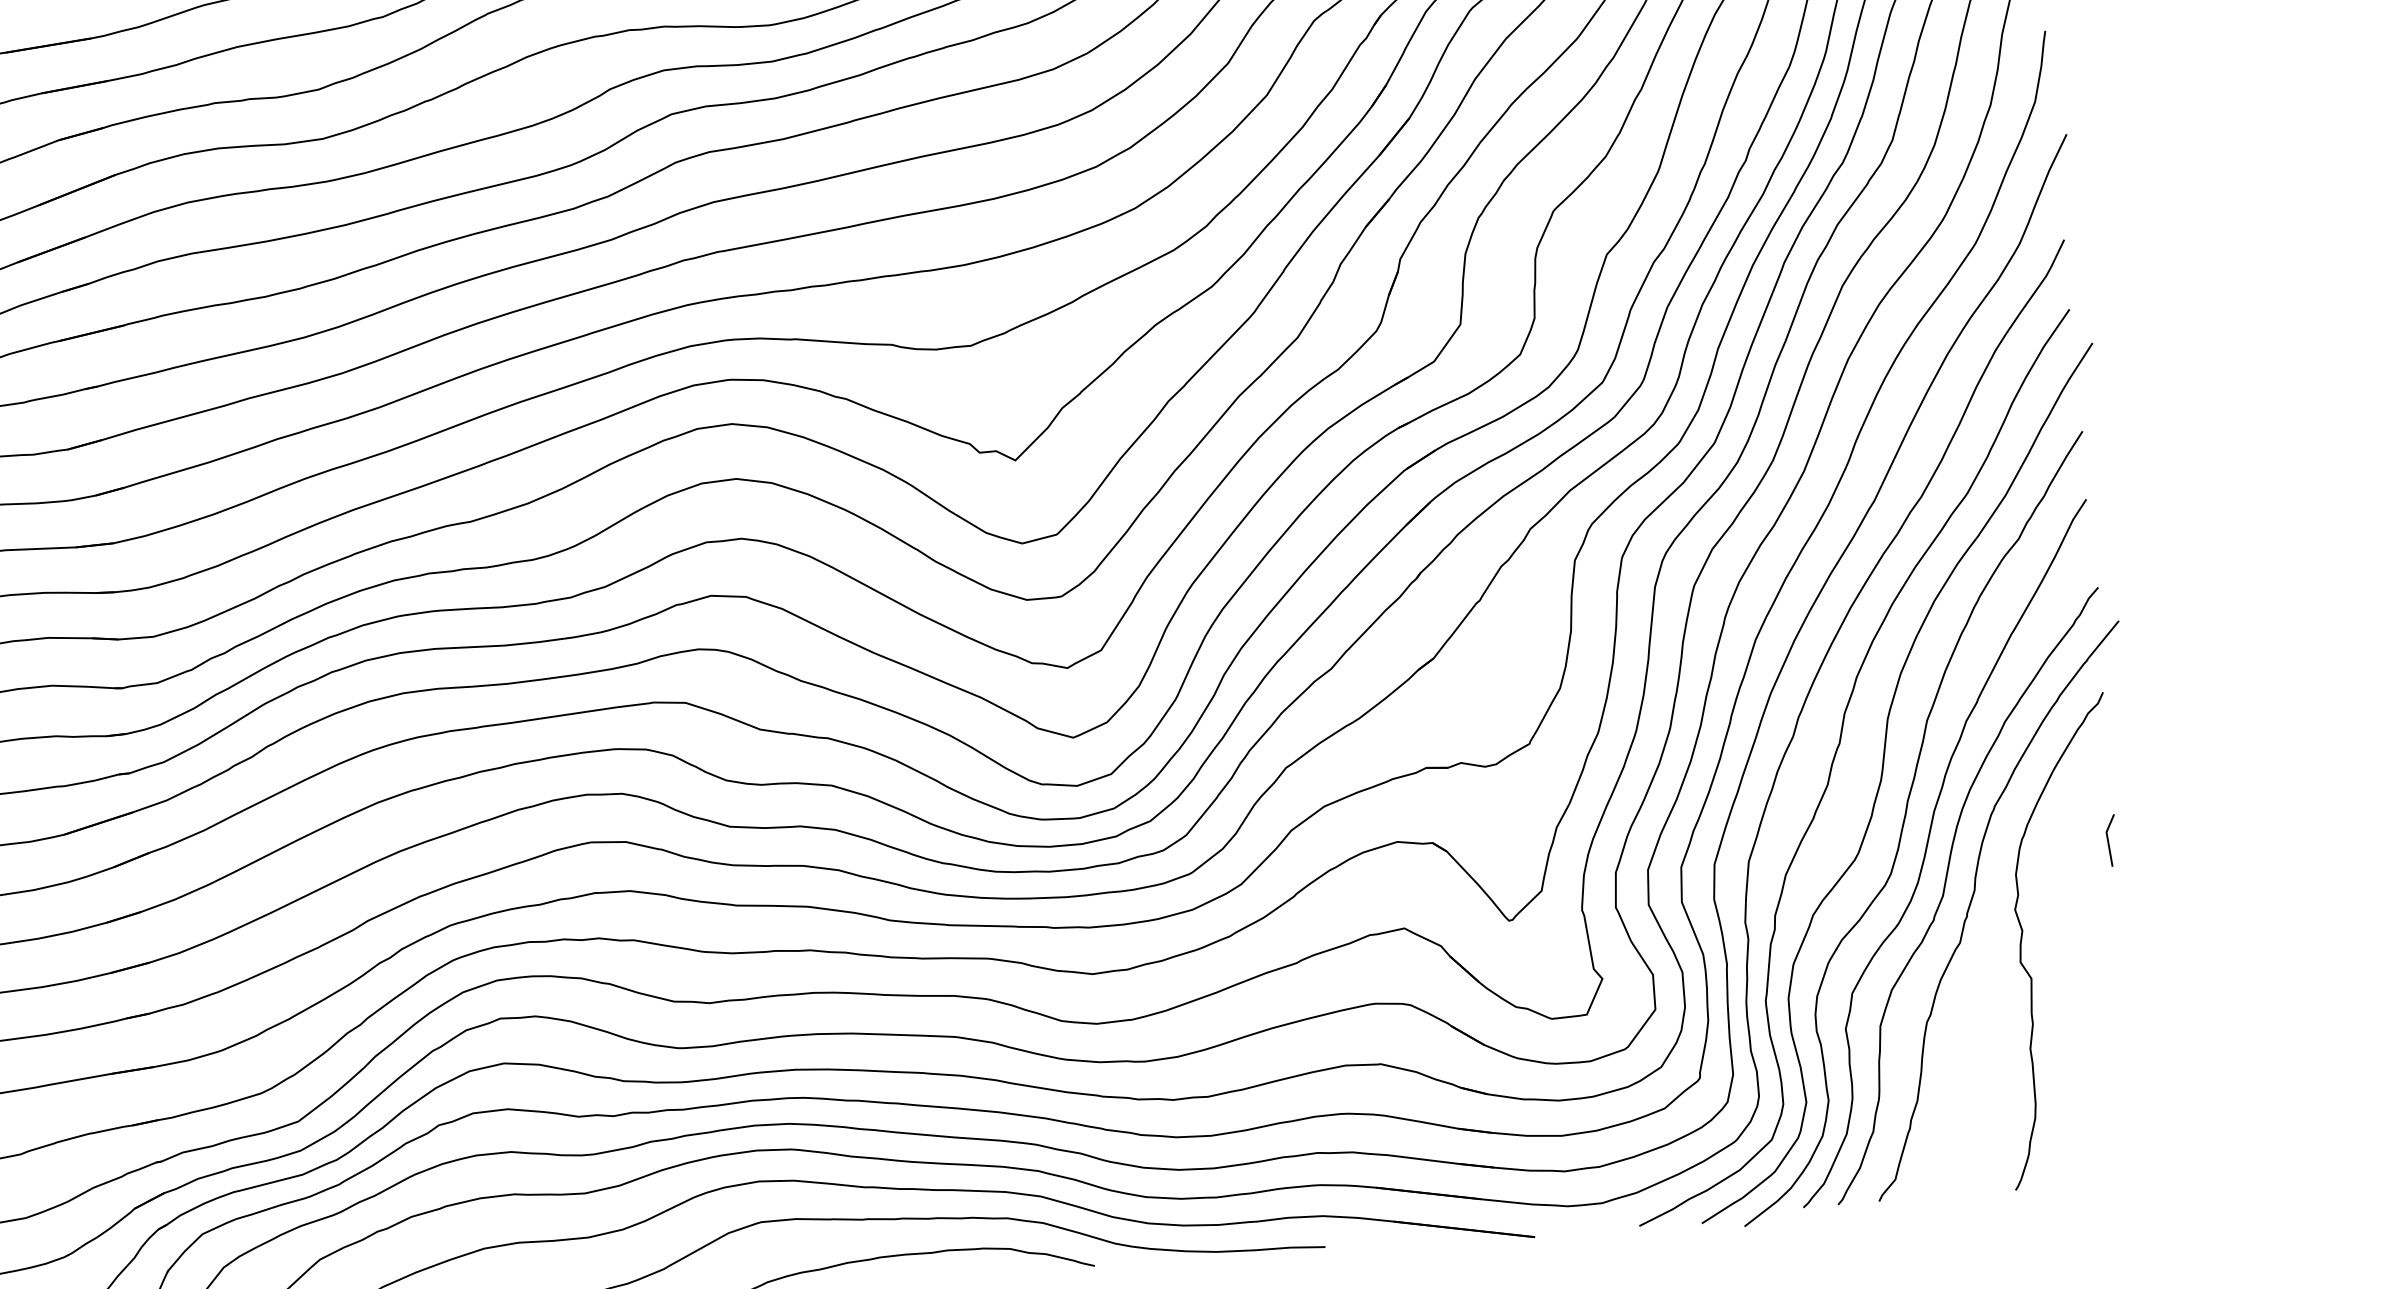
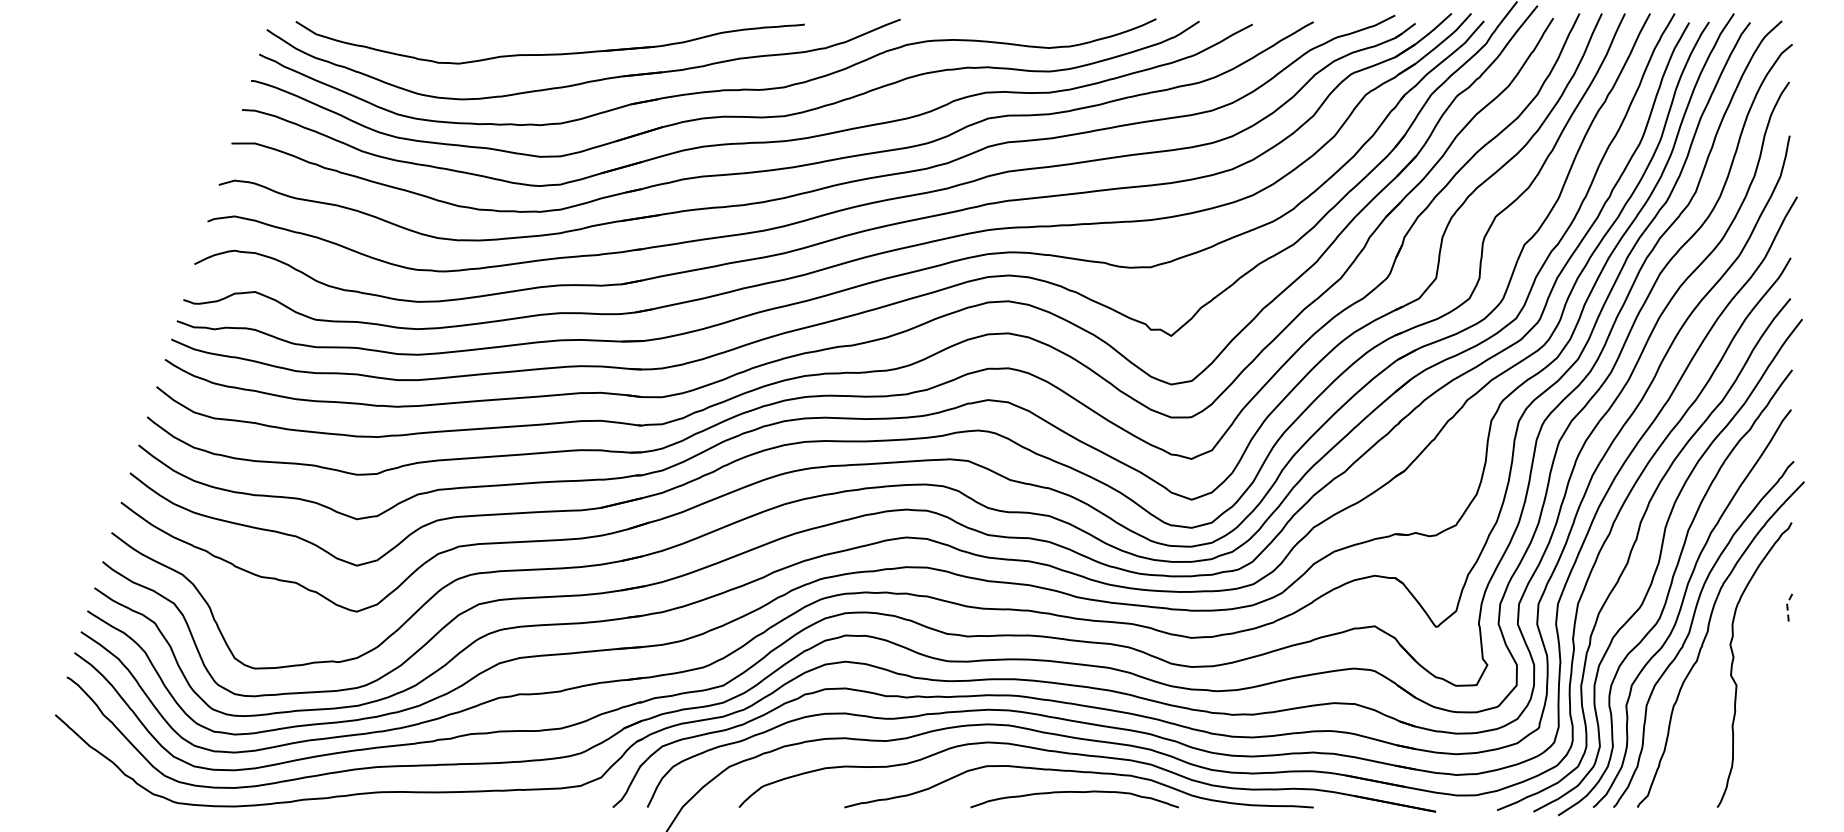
line: (2107, 838) -> (1787, 607), solid -> dashed

